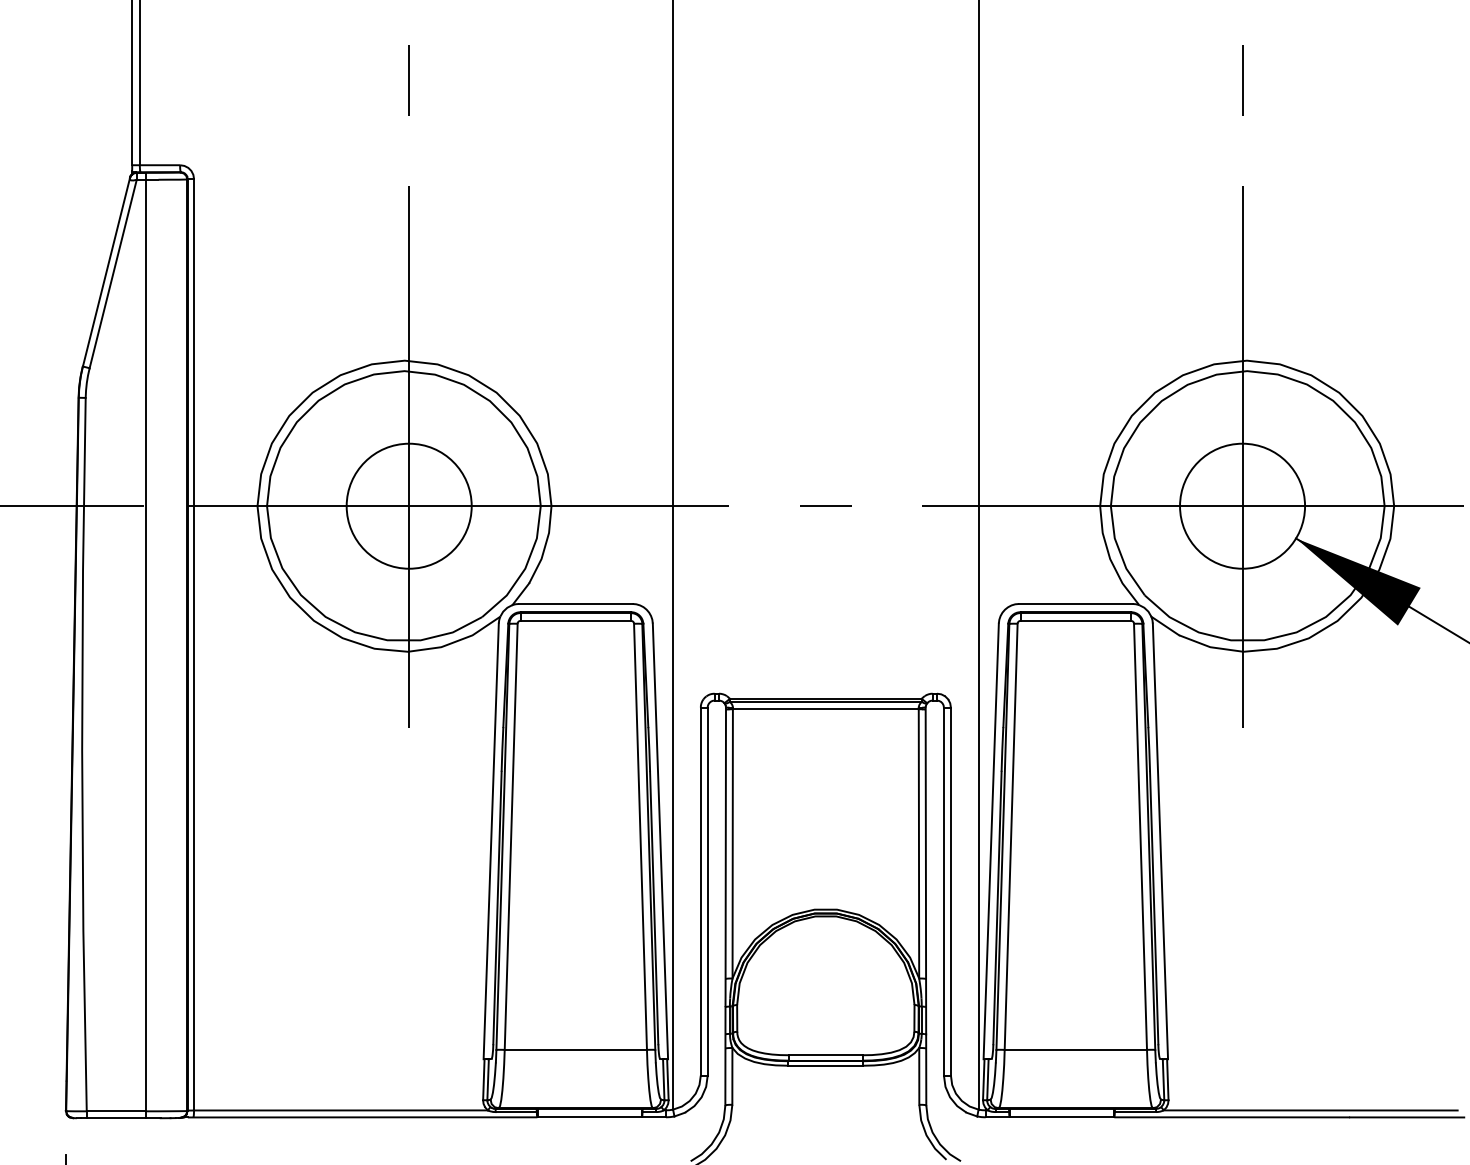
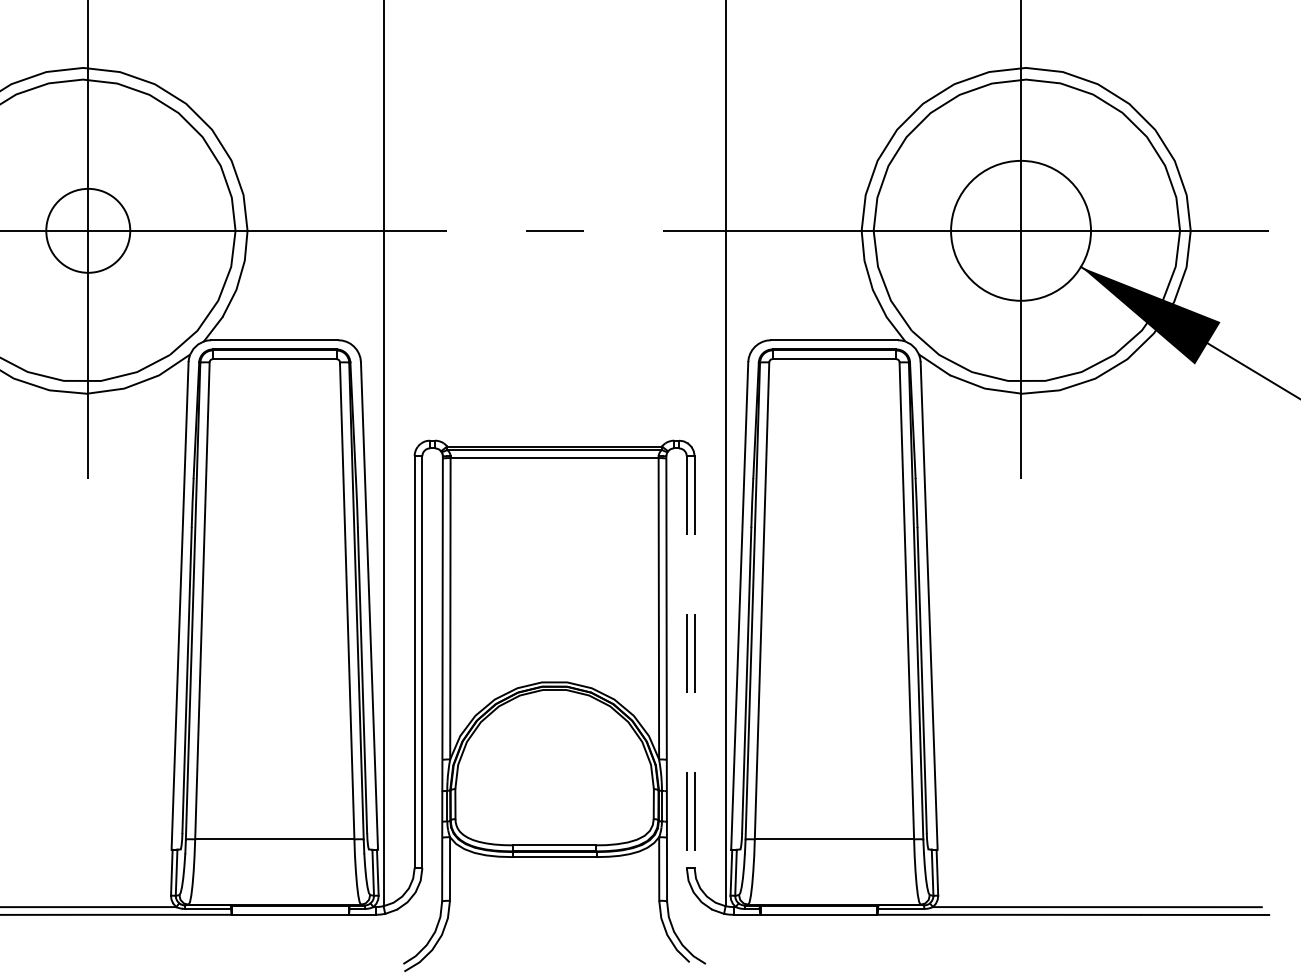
circle: (408, 505) -> (87, 230), size x0.6
line: (943, 892) -> (686, 663), solid -> dashed
line: (950, 892) -> (694, 663), solid -> dashed

